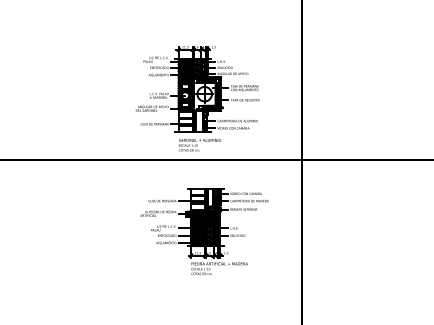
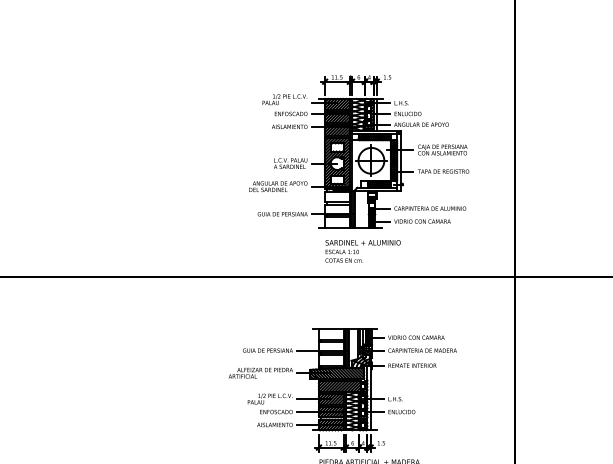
part: (197, 98) -> (358, 168), moved

